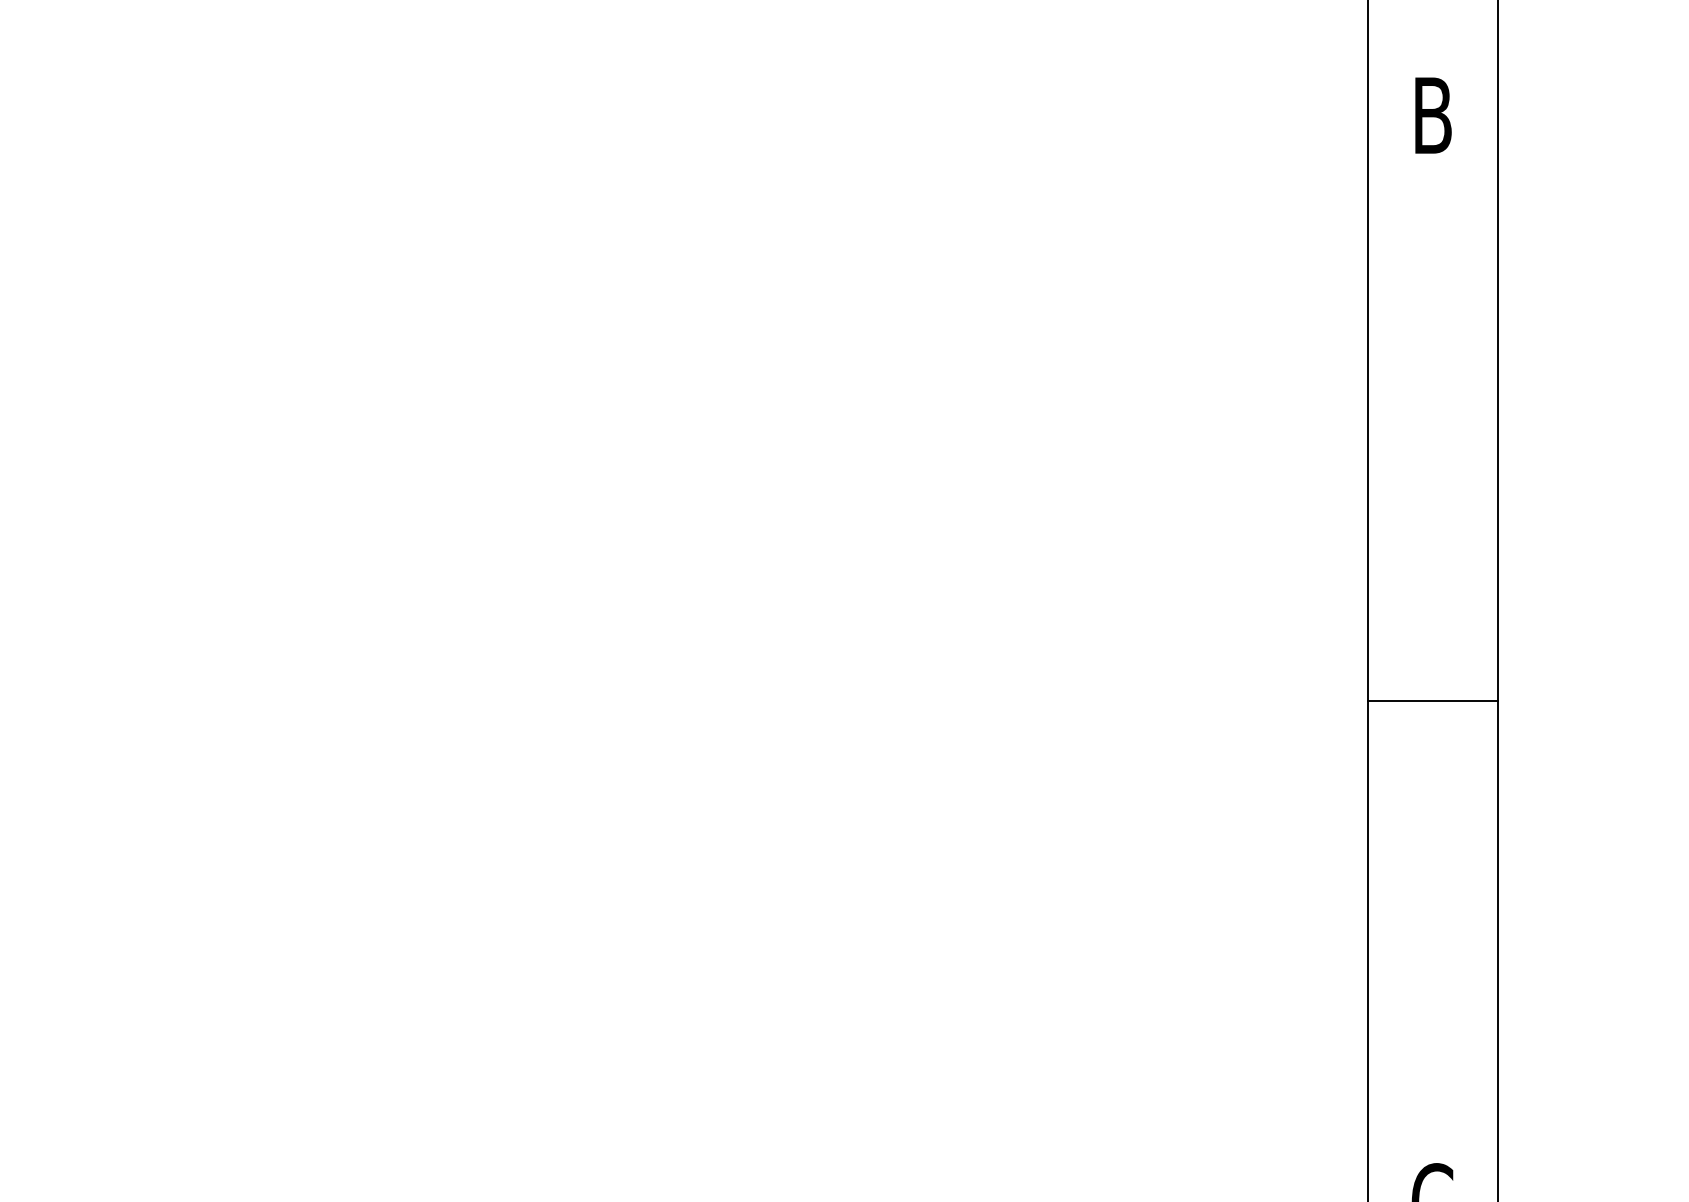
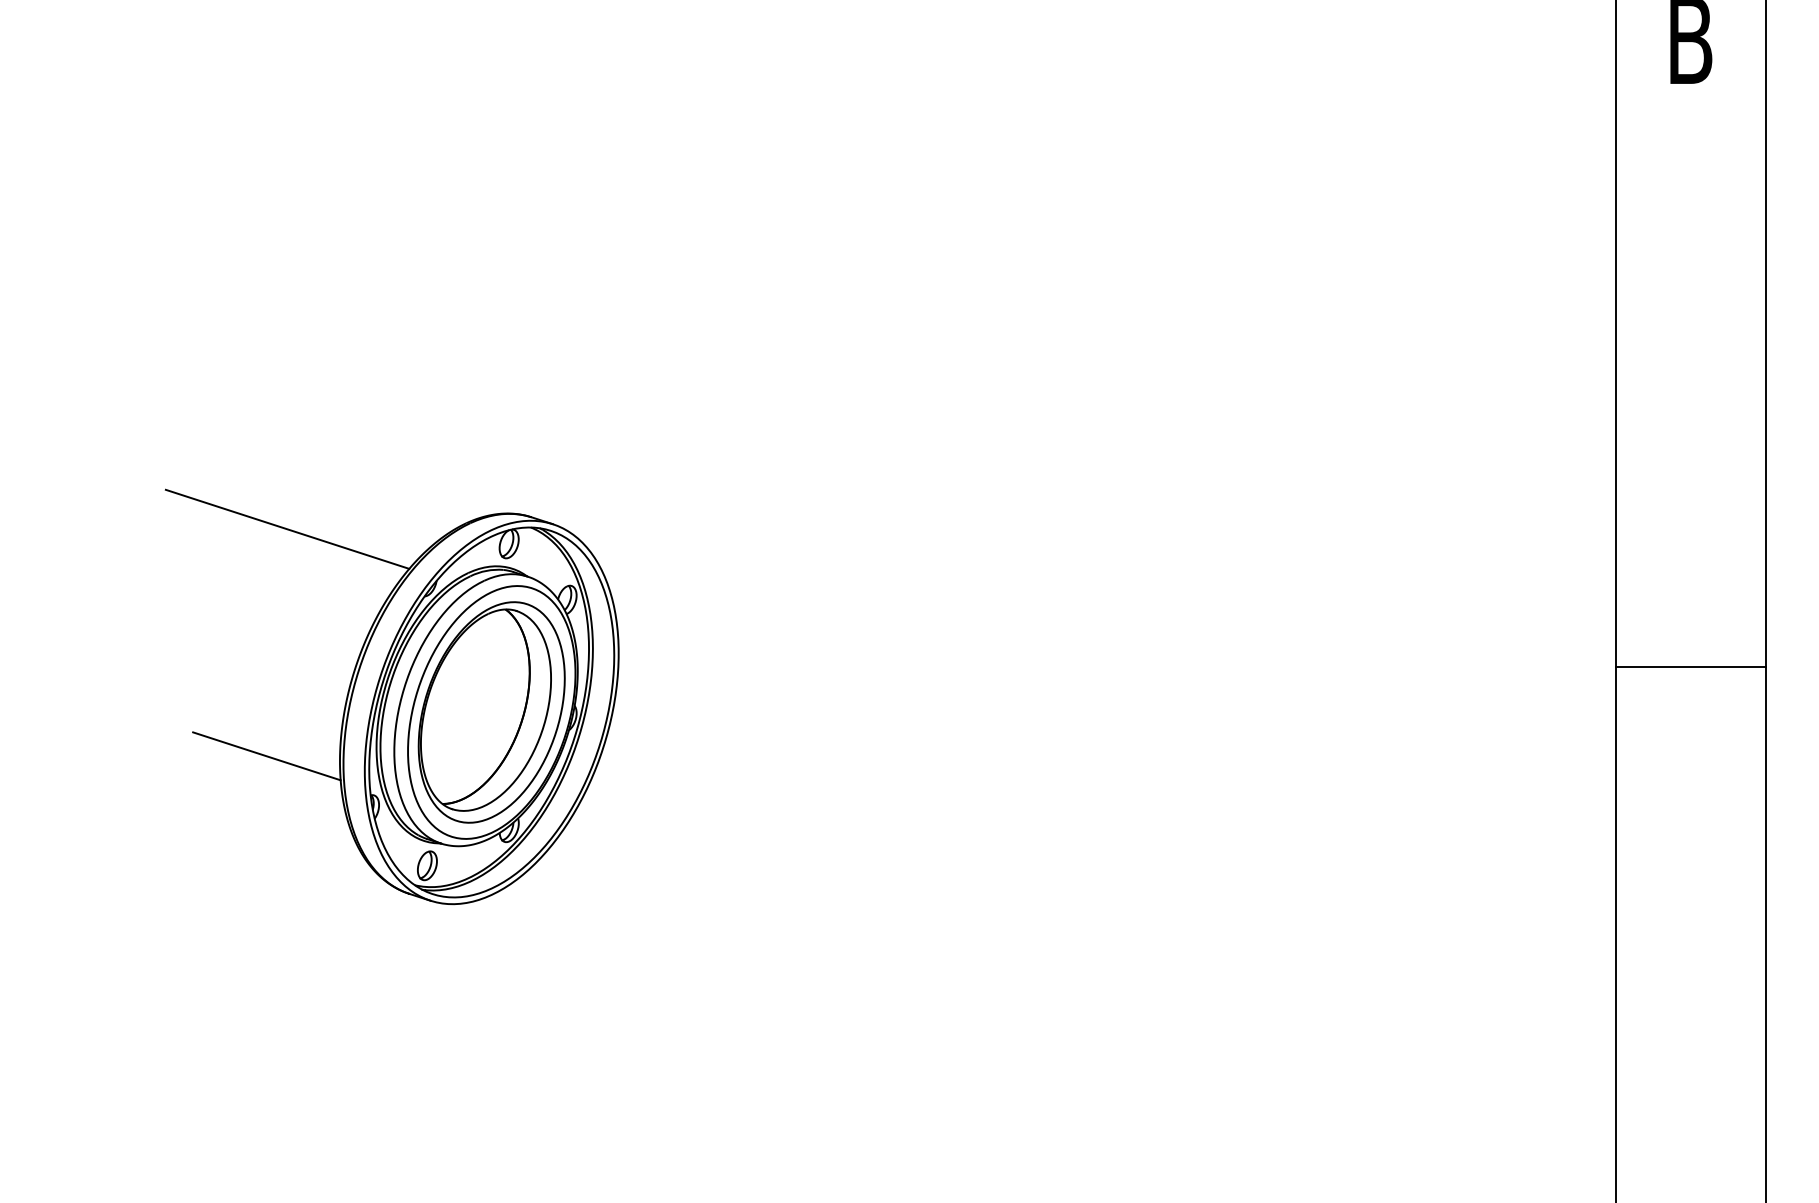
part: (303, 686) -> (391, 696), added
line: (1433, 700) -> (1691, 666), moved

